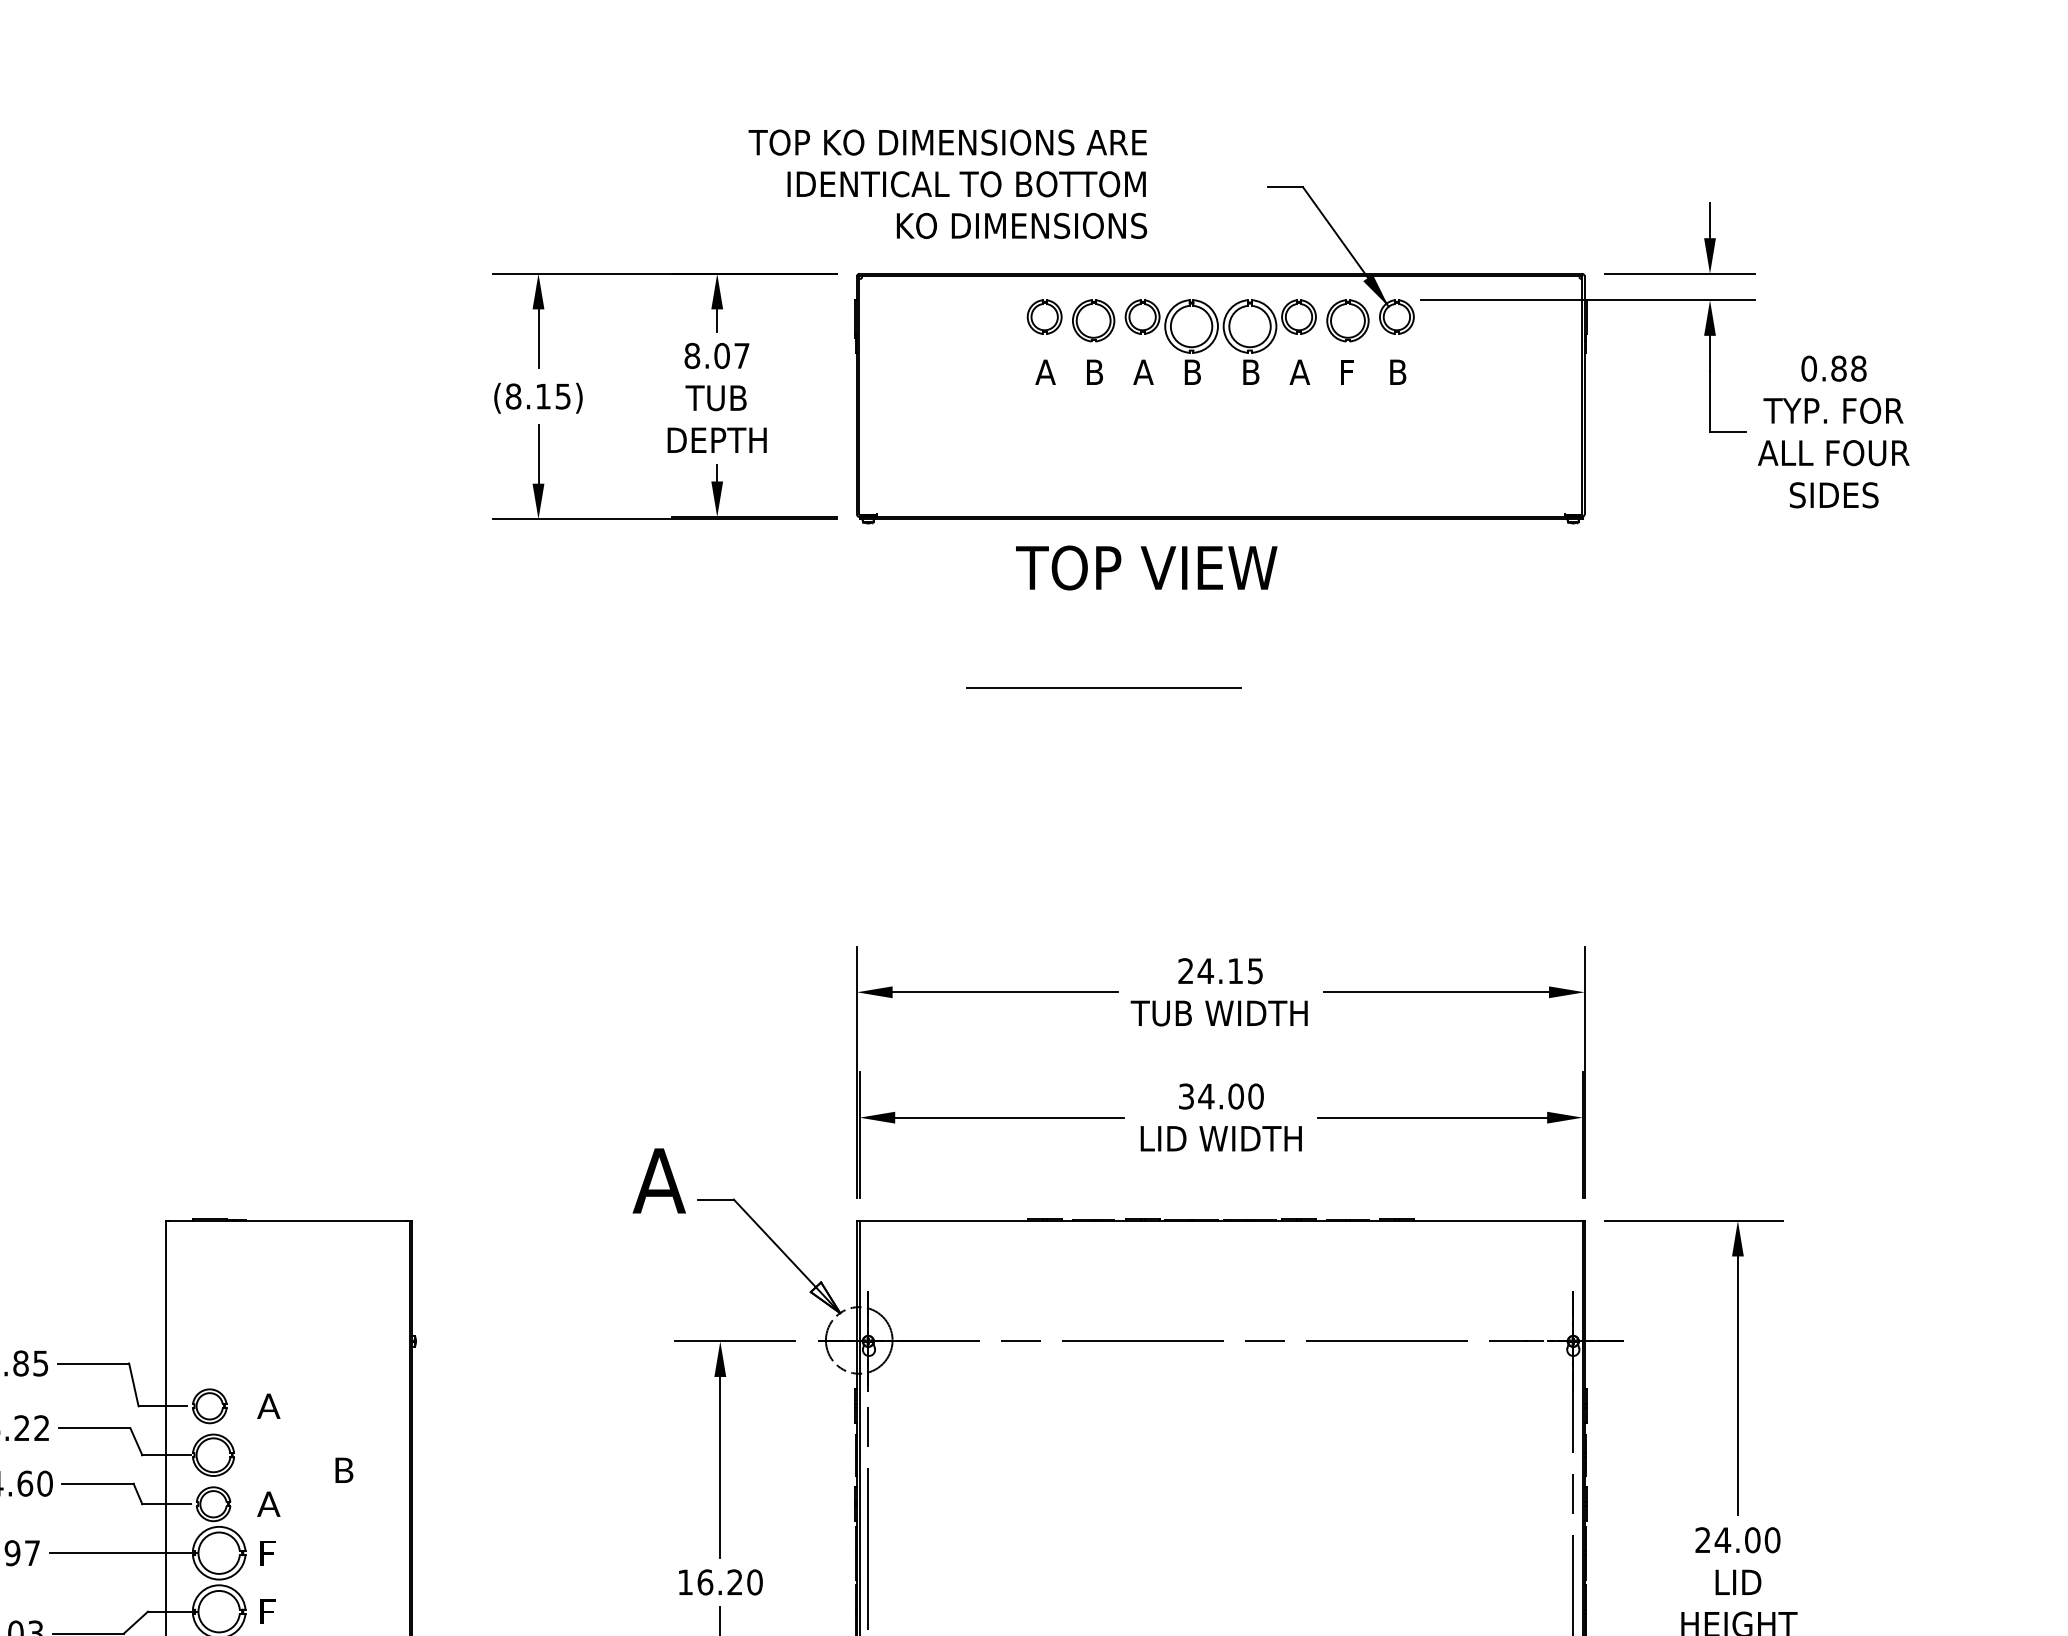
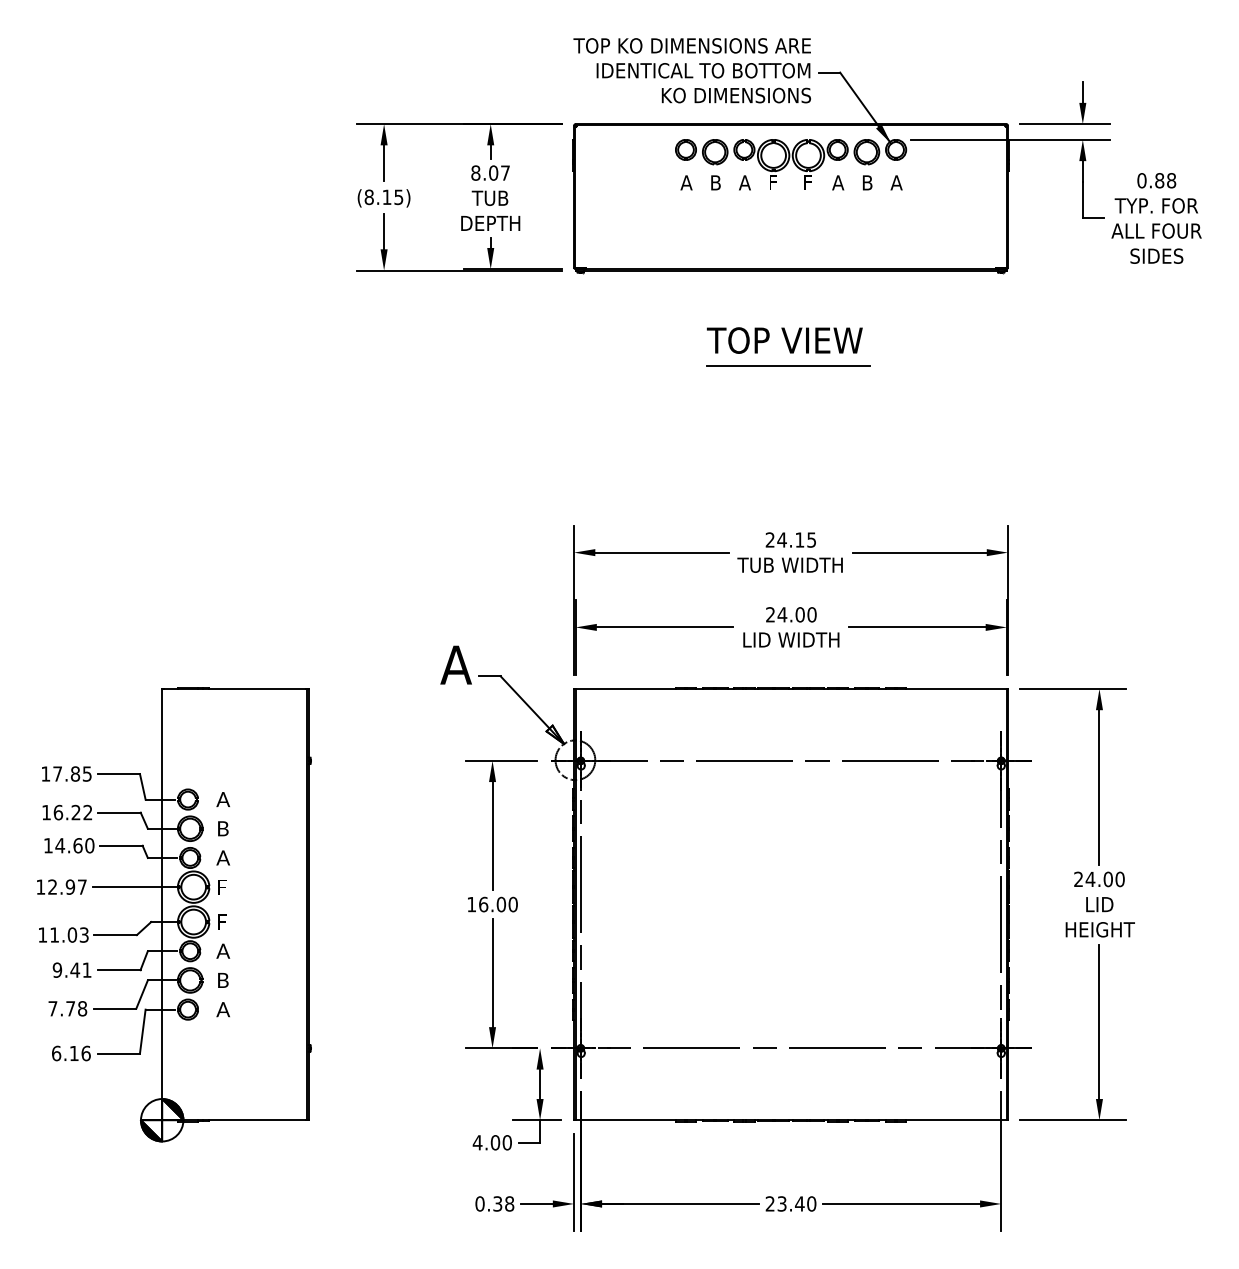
text: (946, 183) -> (691, 70), moved
text: (1193, 371) -> (774, 182), B -> F
text: (1250, 371) -> (808, 182), B -> F
text: (1348, 371) -> (867, 182), F -> B
text: (1397, 371) -> (896, 182), B -> A
text: (1146, 567) -> (784, 340), moved
line: (1104, 686) -> (788, 365), moved
text: (1186, 1096) -> (770, 614), 34.00 -> 24.00
text: (344, 1469) -> (223, 828), moved
text: (735, 1582) -> (501, 904), 16.20 -> 16.00

